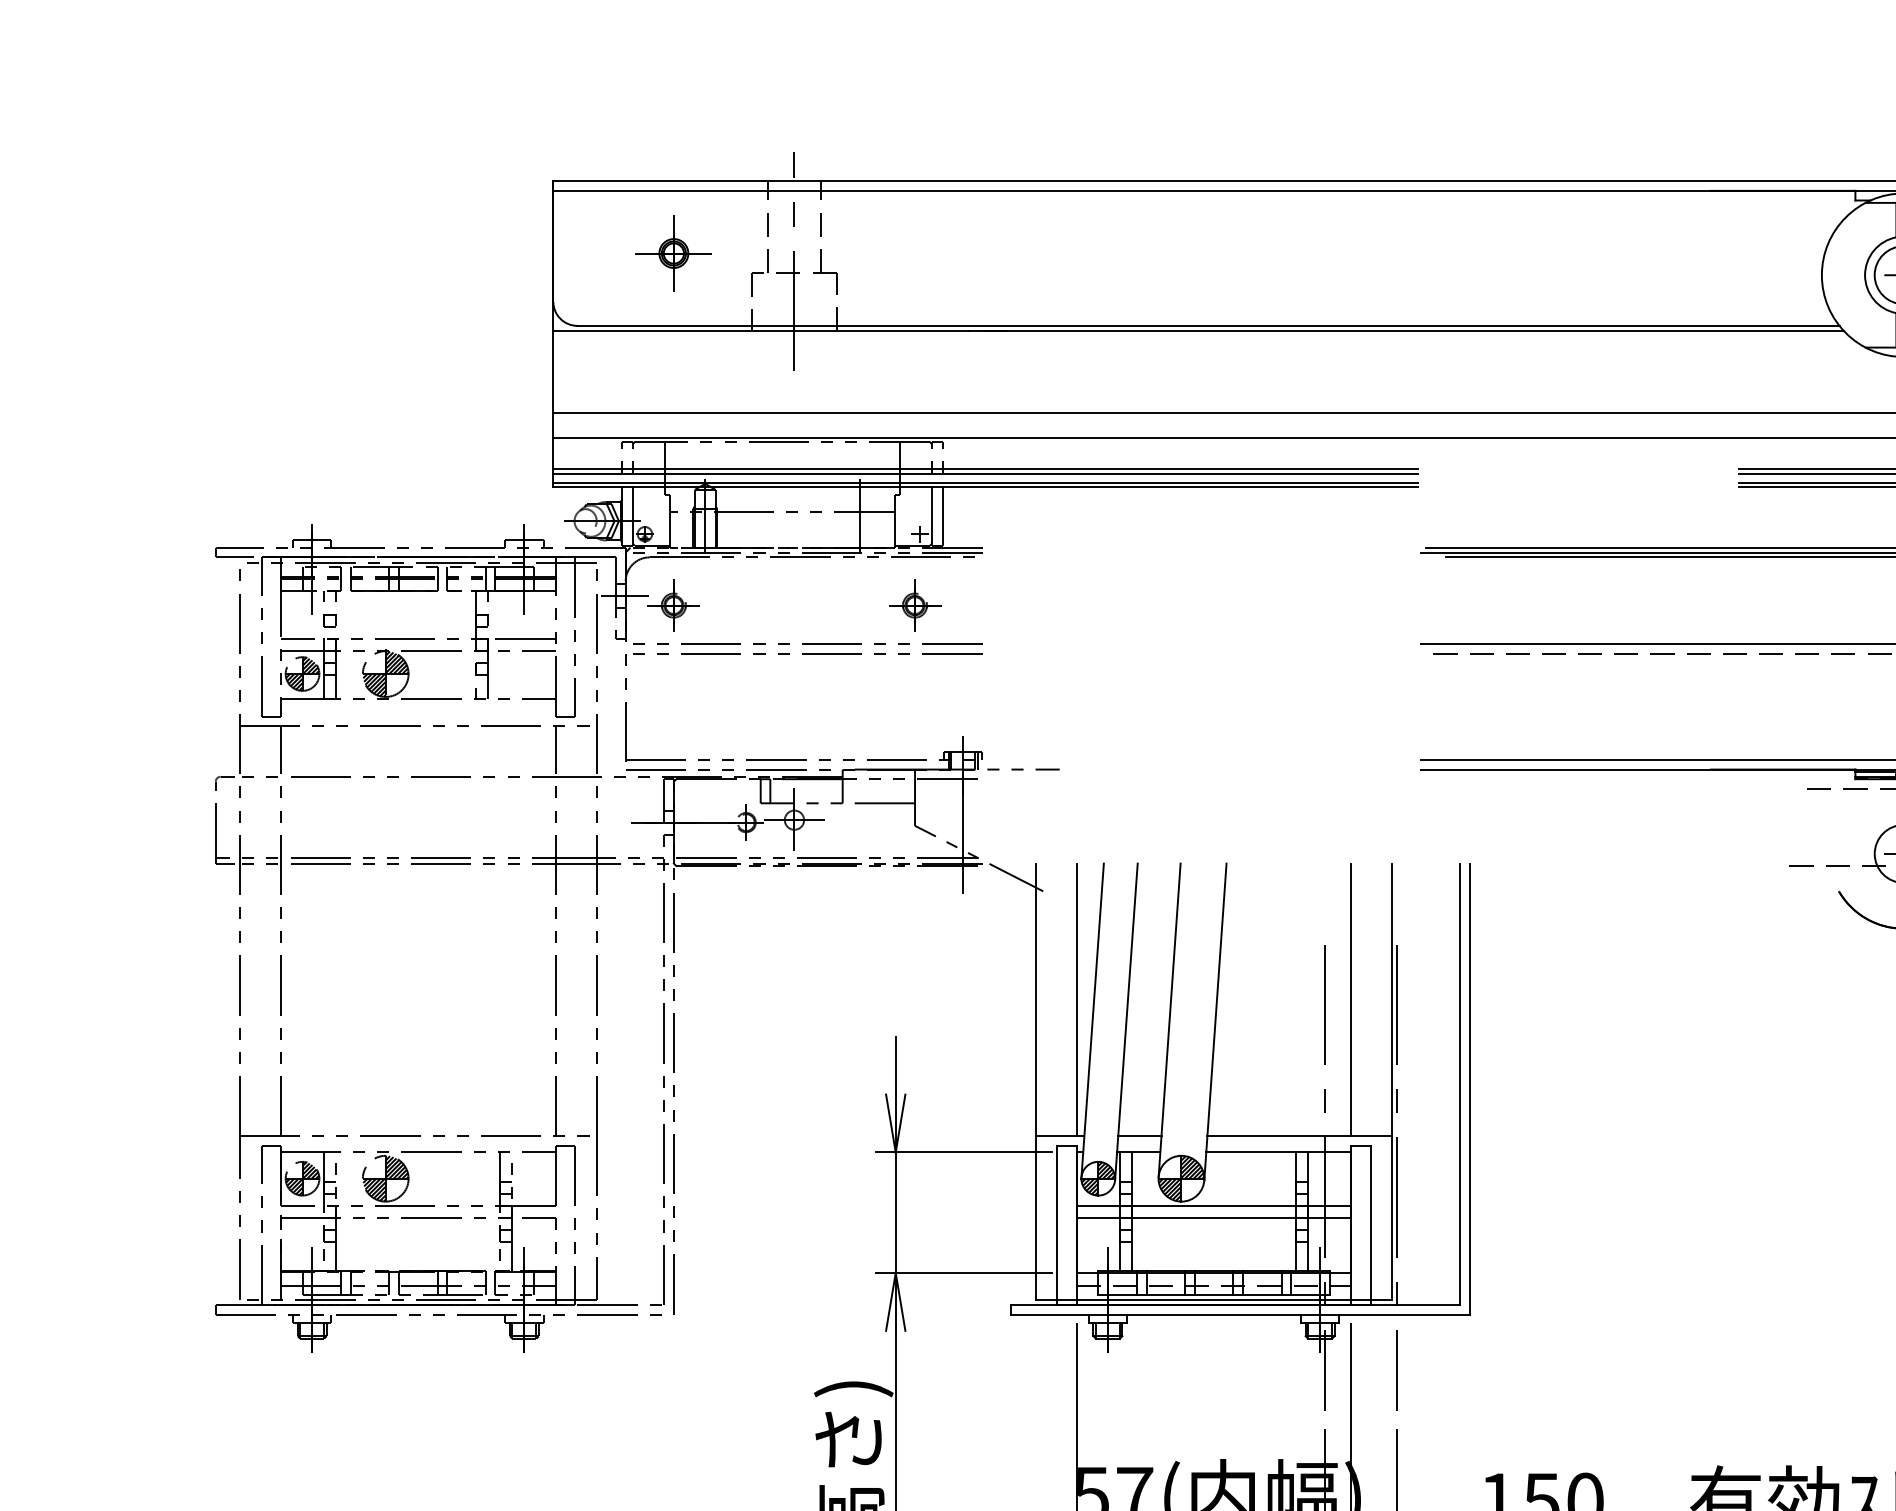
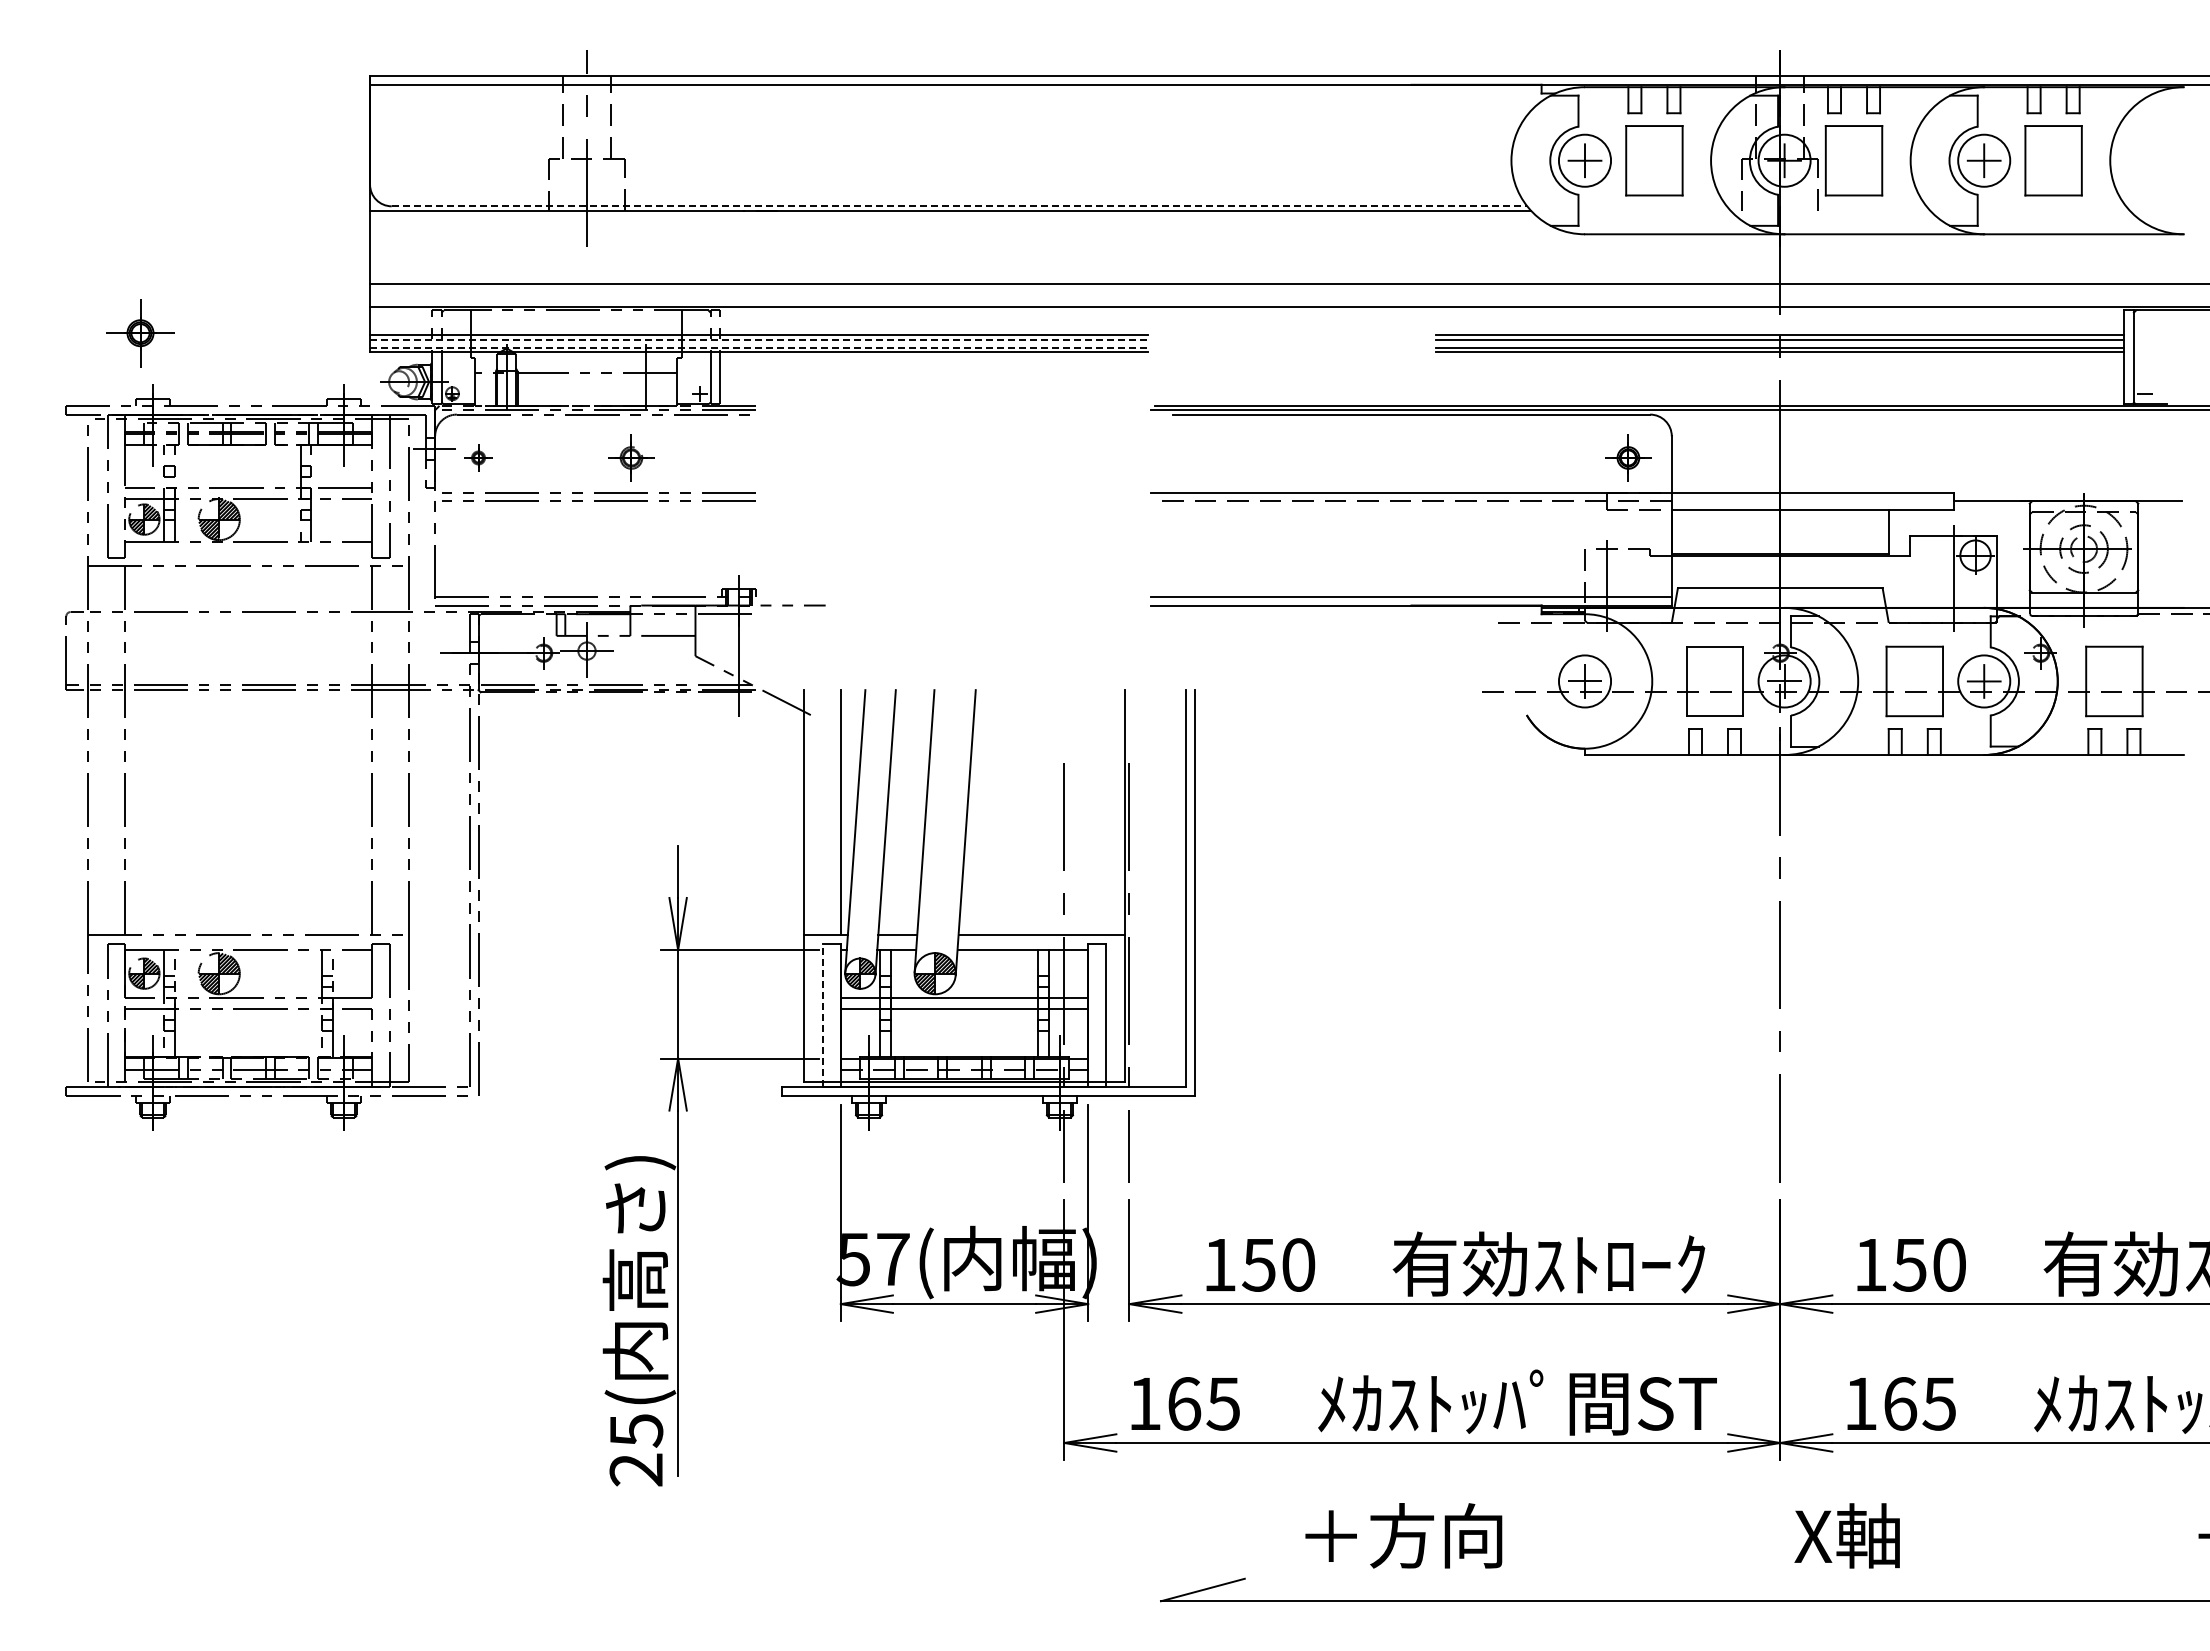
part: (673, 253) -> (140, 333), moved
line: (1208, 326) -> (959, 206), solid -> dashed
line: (985, 473) -> (758, 339), solid -> dashed
line: (985, 482) -> (758, 347), solid -> dashed
part: (673, 605) -> (478, 457), size x0.6
part: (915, 605) -> (631, 457), moved
line: (1351, 999) -> (1088, 812), removed
line: (1057, 1225) -> (823, 1015), solid -> dashed

